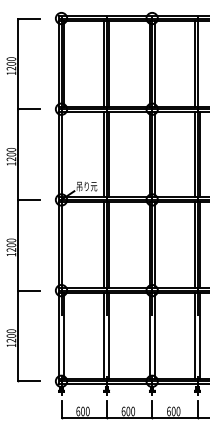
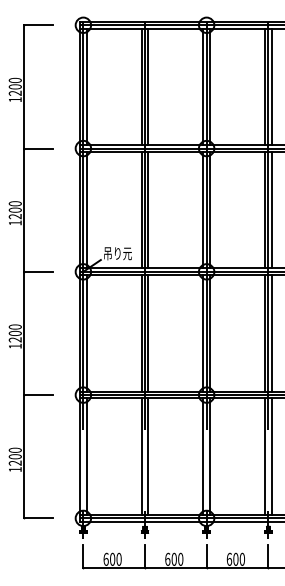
line: (199, 63) -> (271, 86), added
line: (63, 154) -> (86, 209), added
line: (63, 245) -> (86, 333), added

